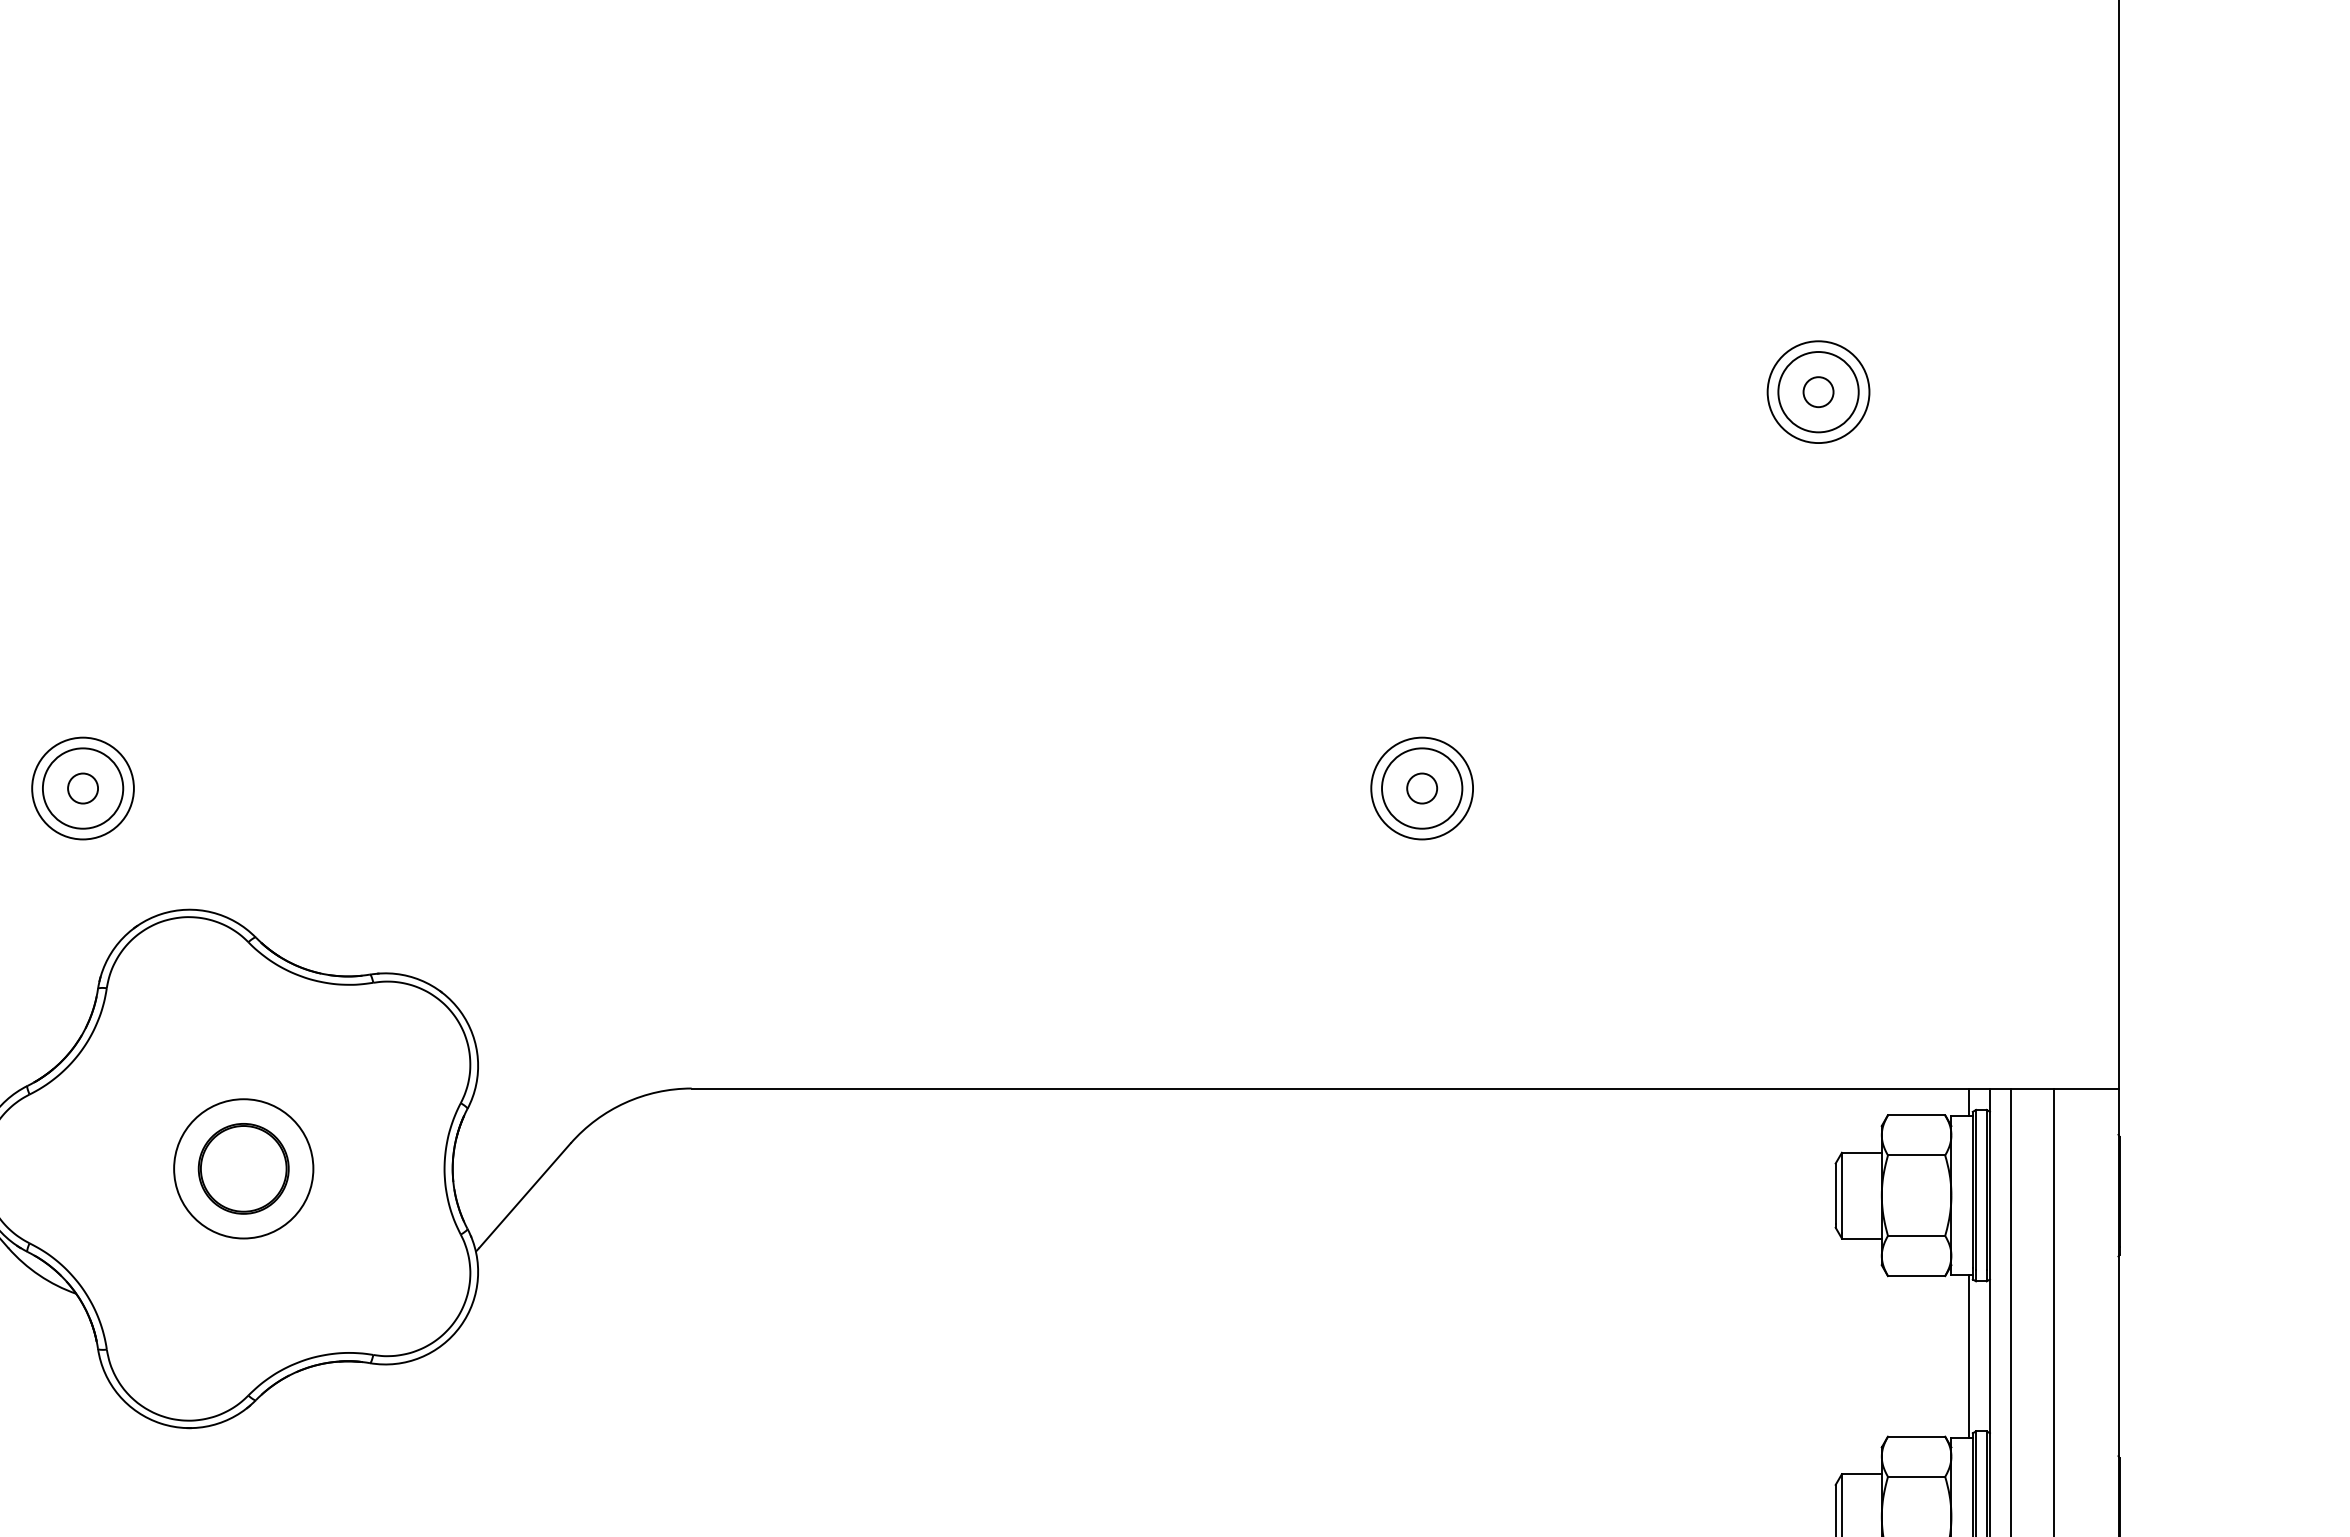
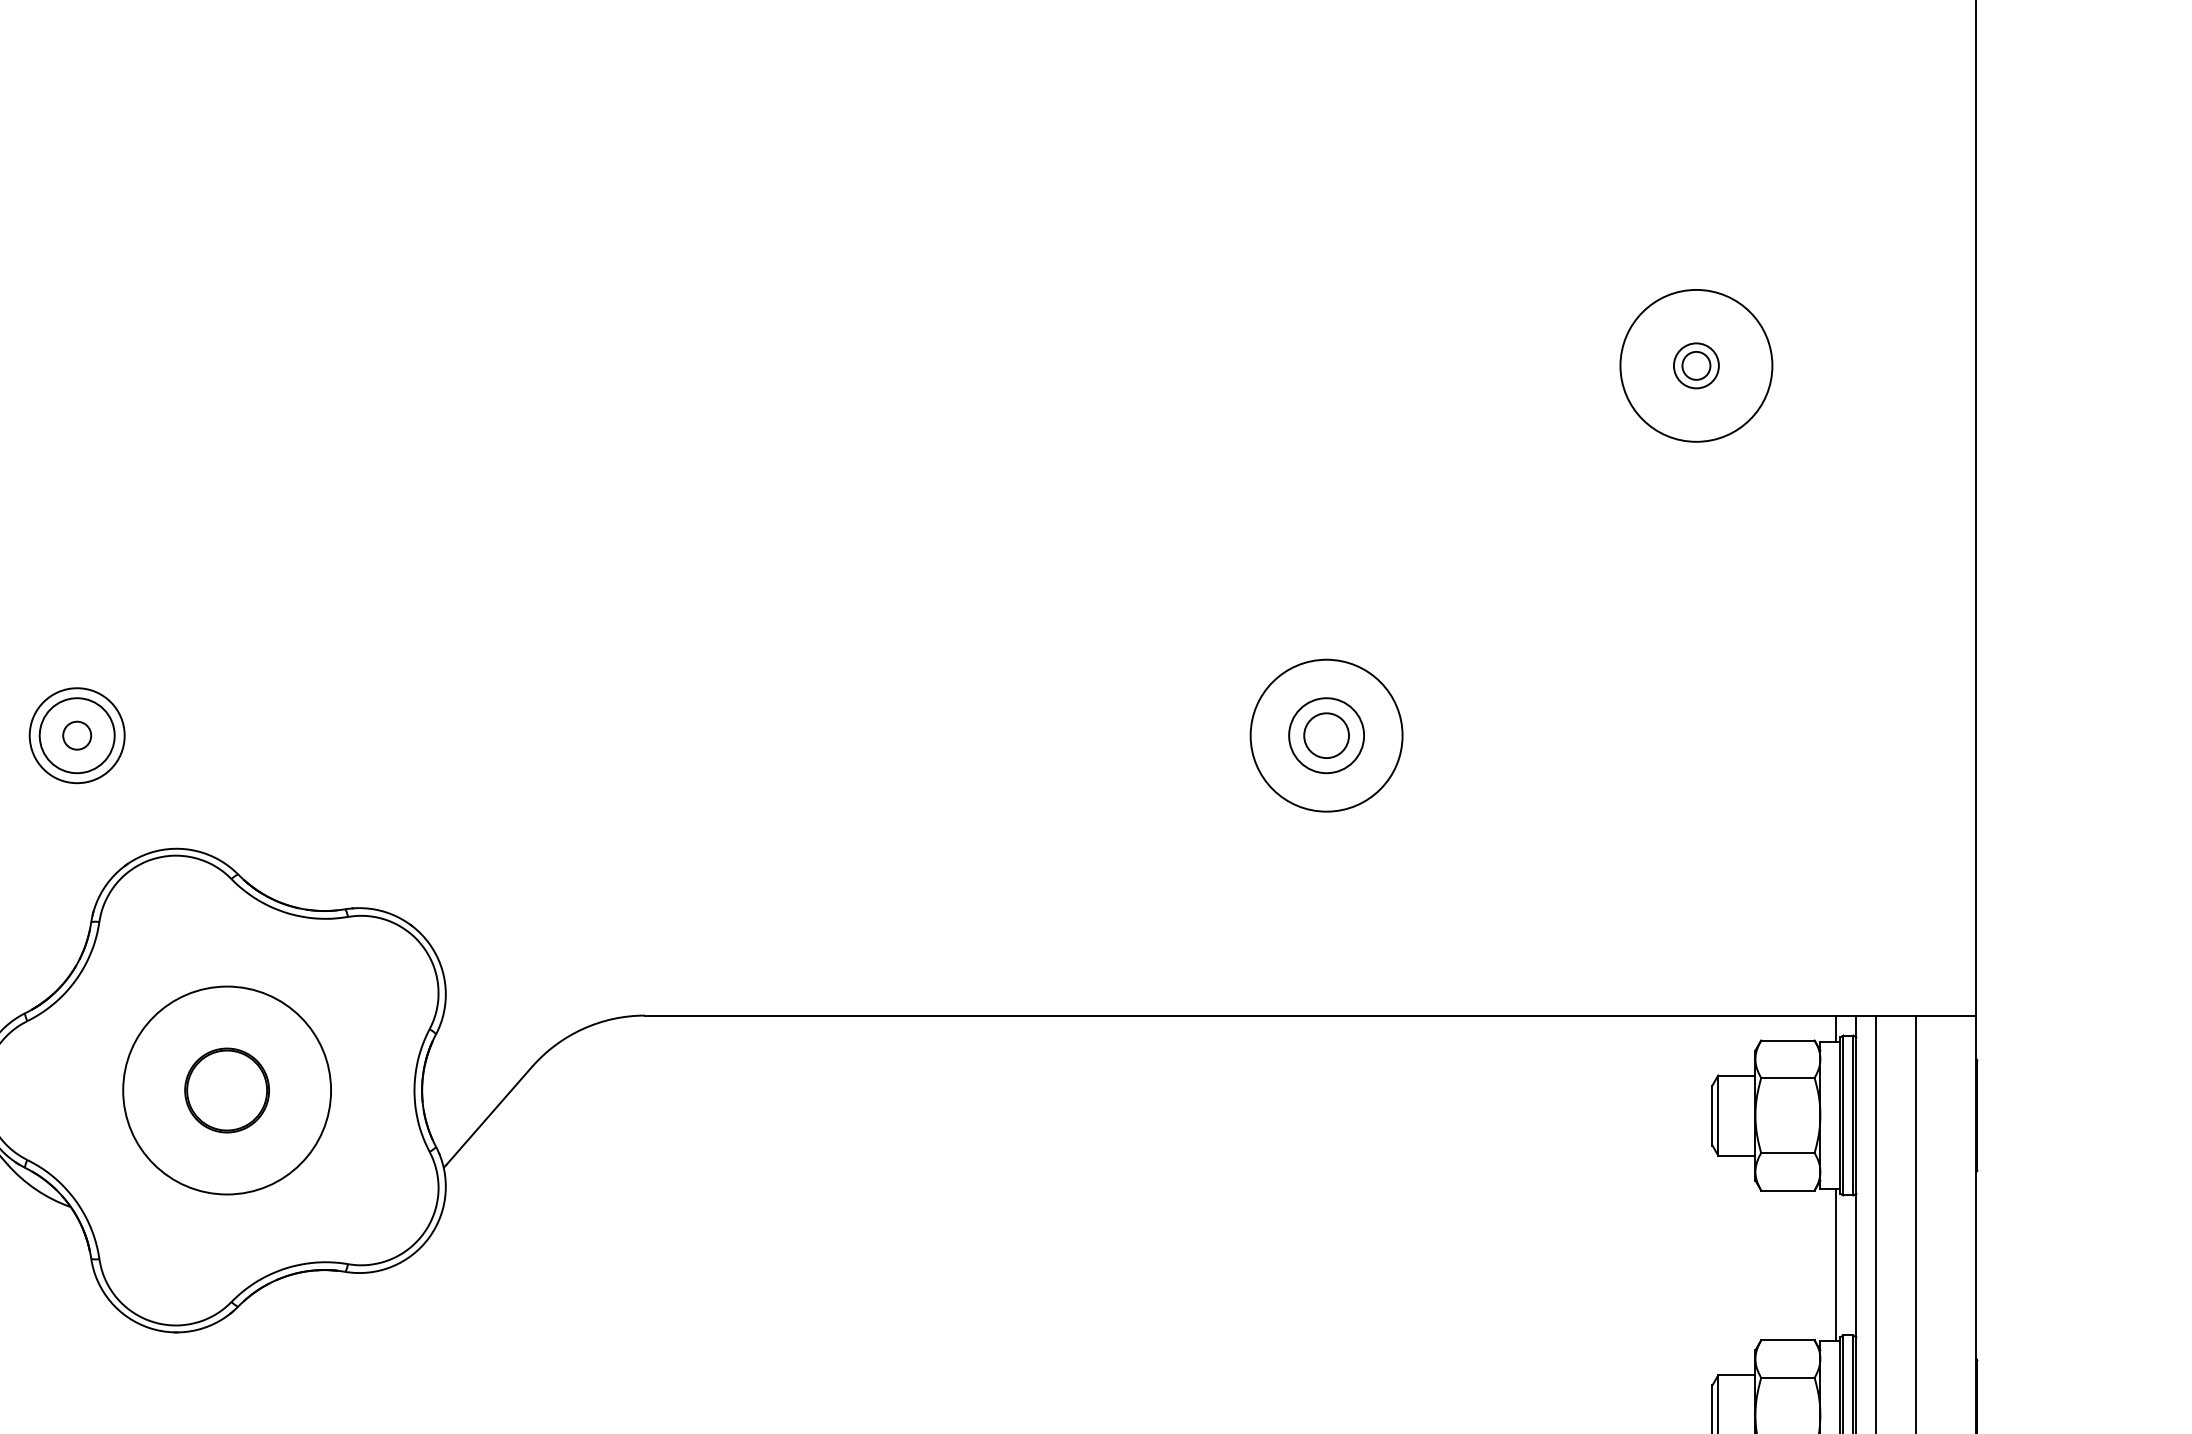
circle: (1818, 392) -> (1696, 366), size x0.6
circle: (1818, 392) -> (1696, 366), size x1.6
circle: (1422, 788) -> (1326, 735), size x1.6
circle: (1422, 788) -> (1326, 735), size x1.6
circle: (243, 1168) -> (226, 1090), size x1.6

